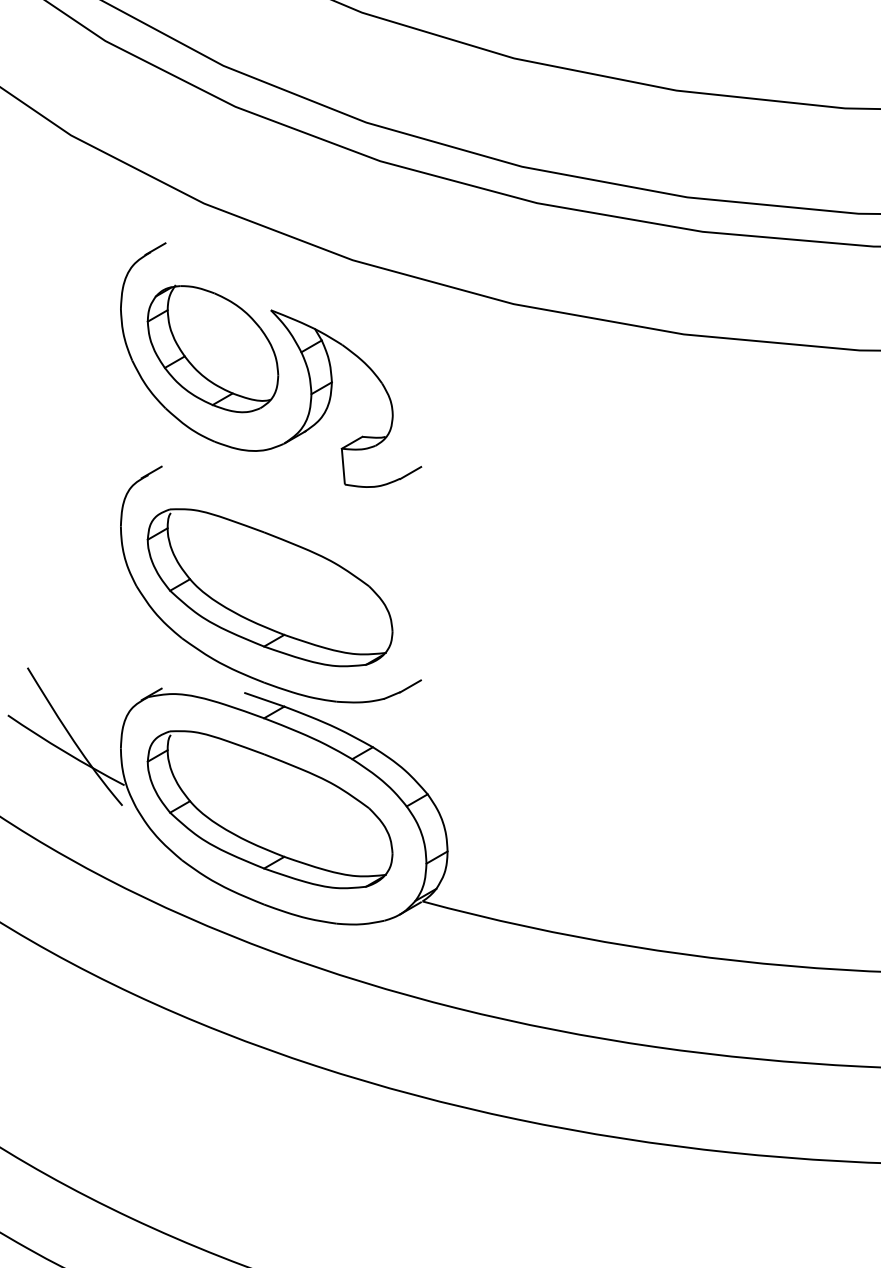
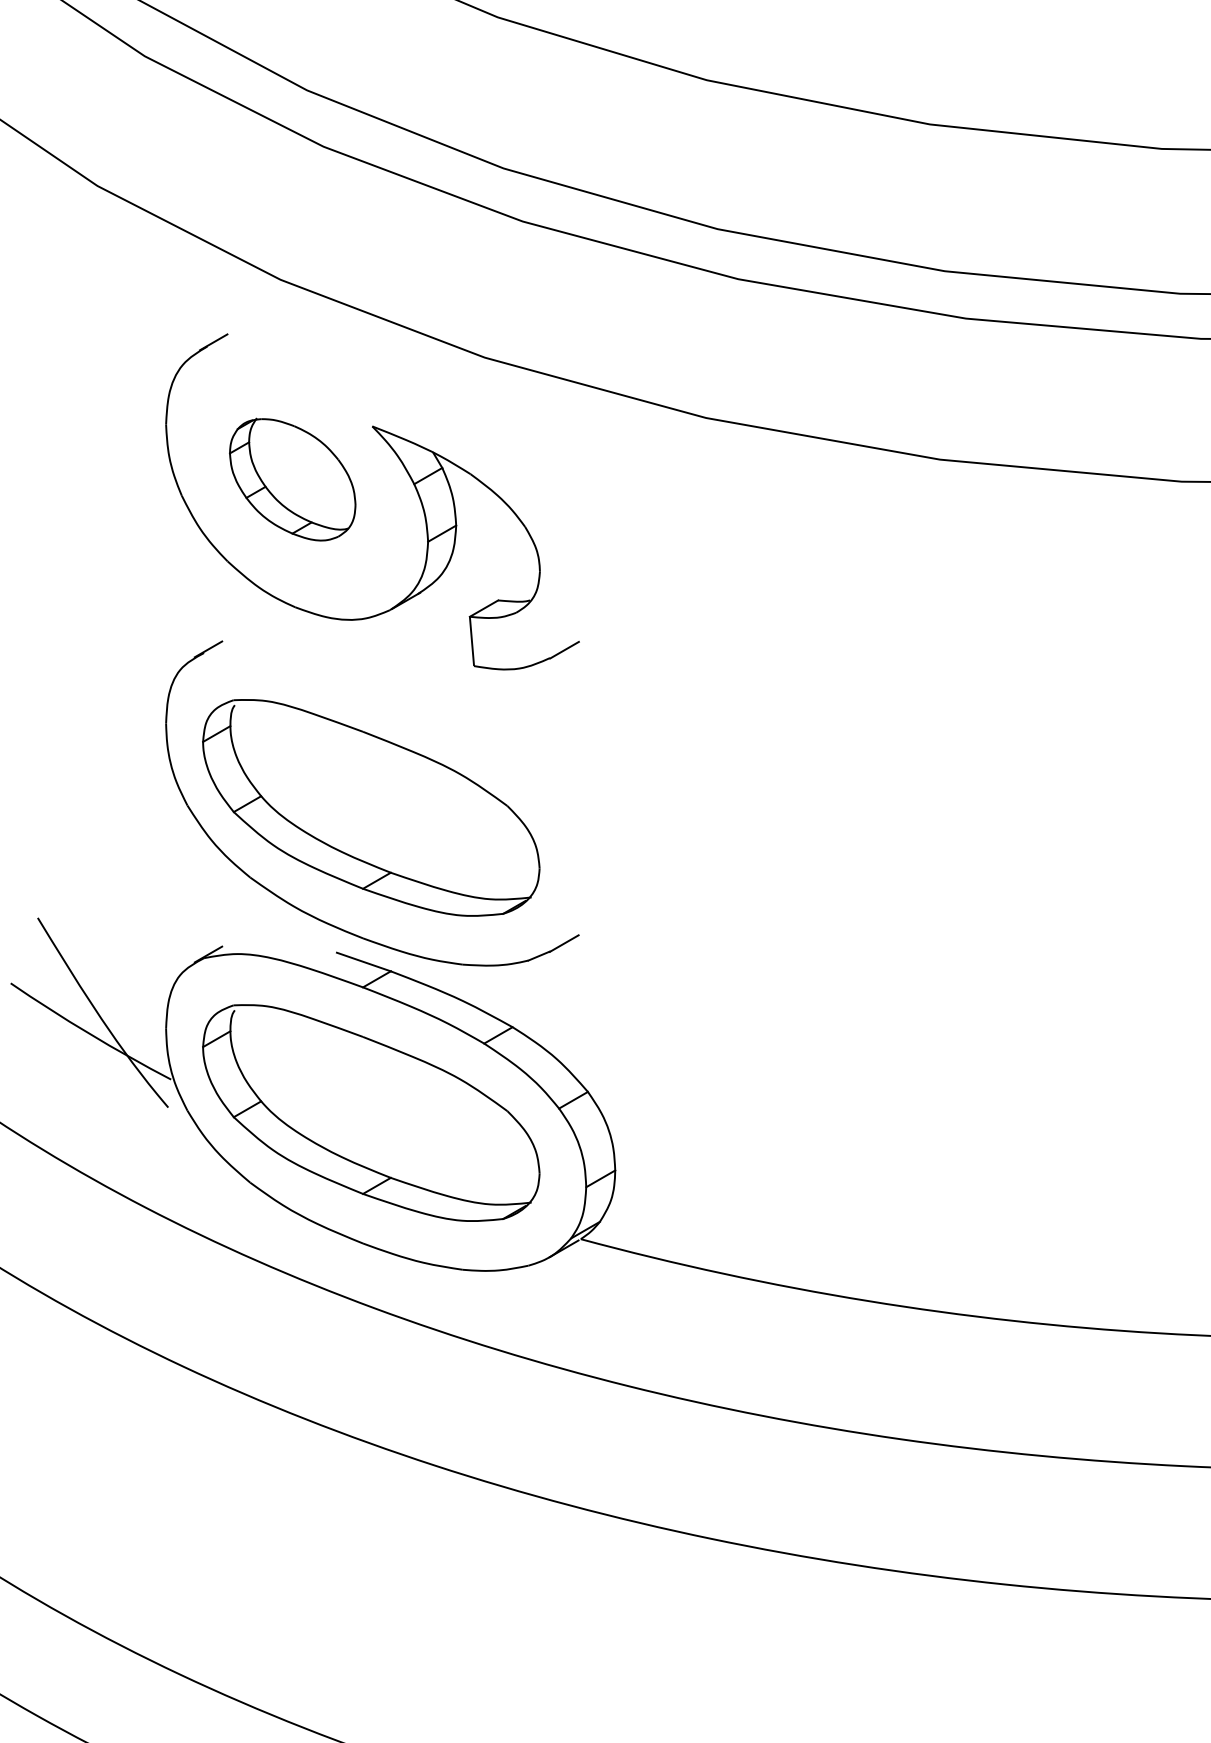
part: (212, 348) -> (292, 478), size x0.7

